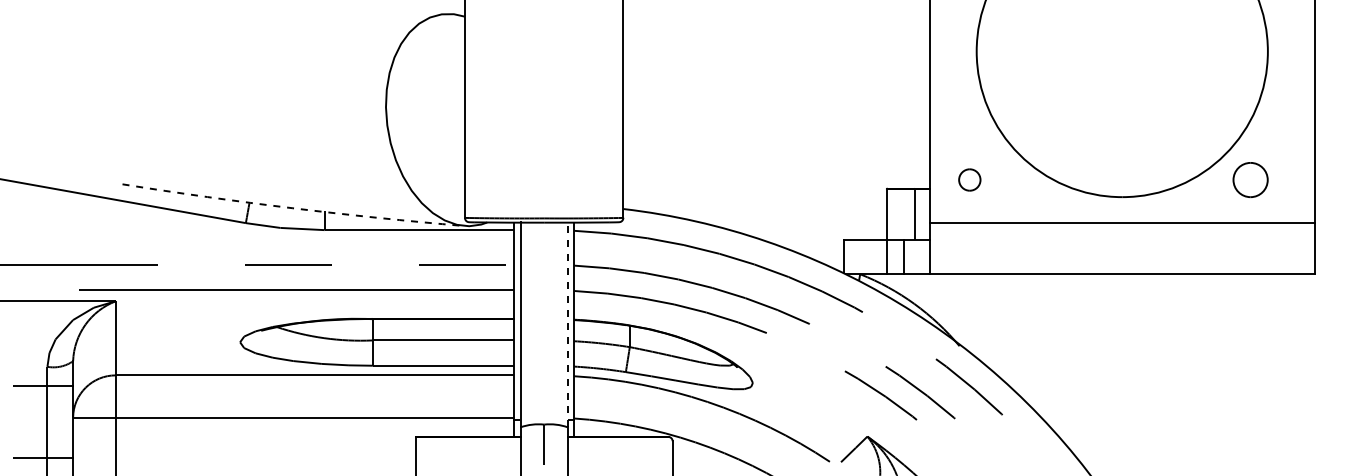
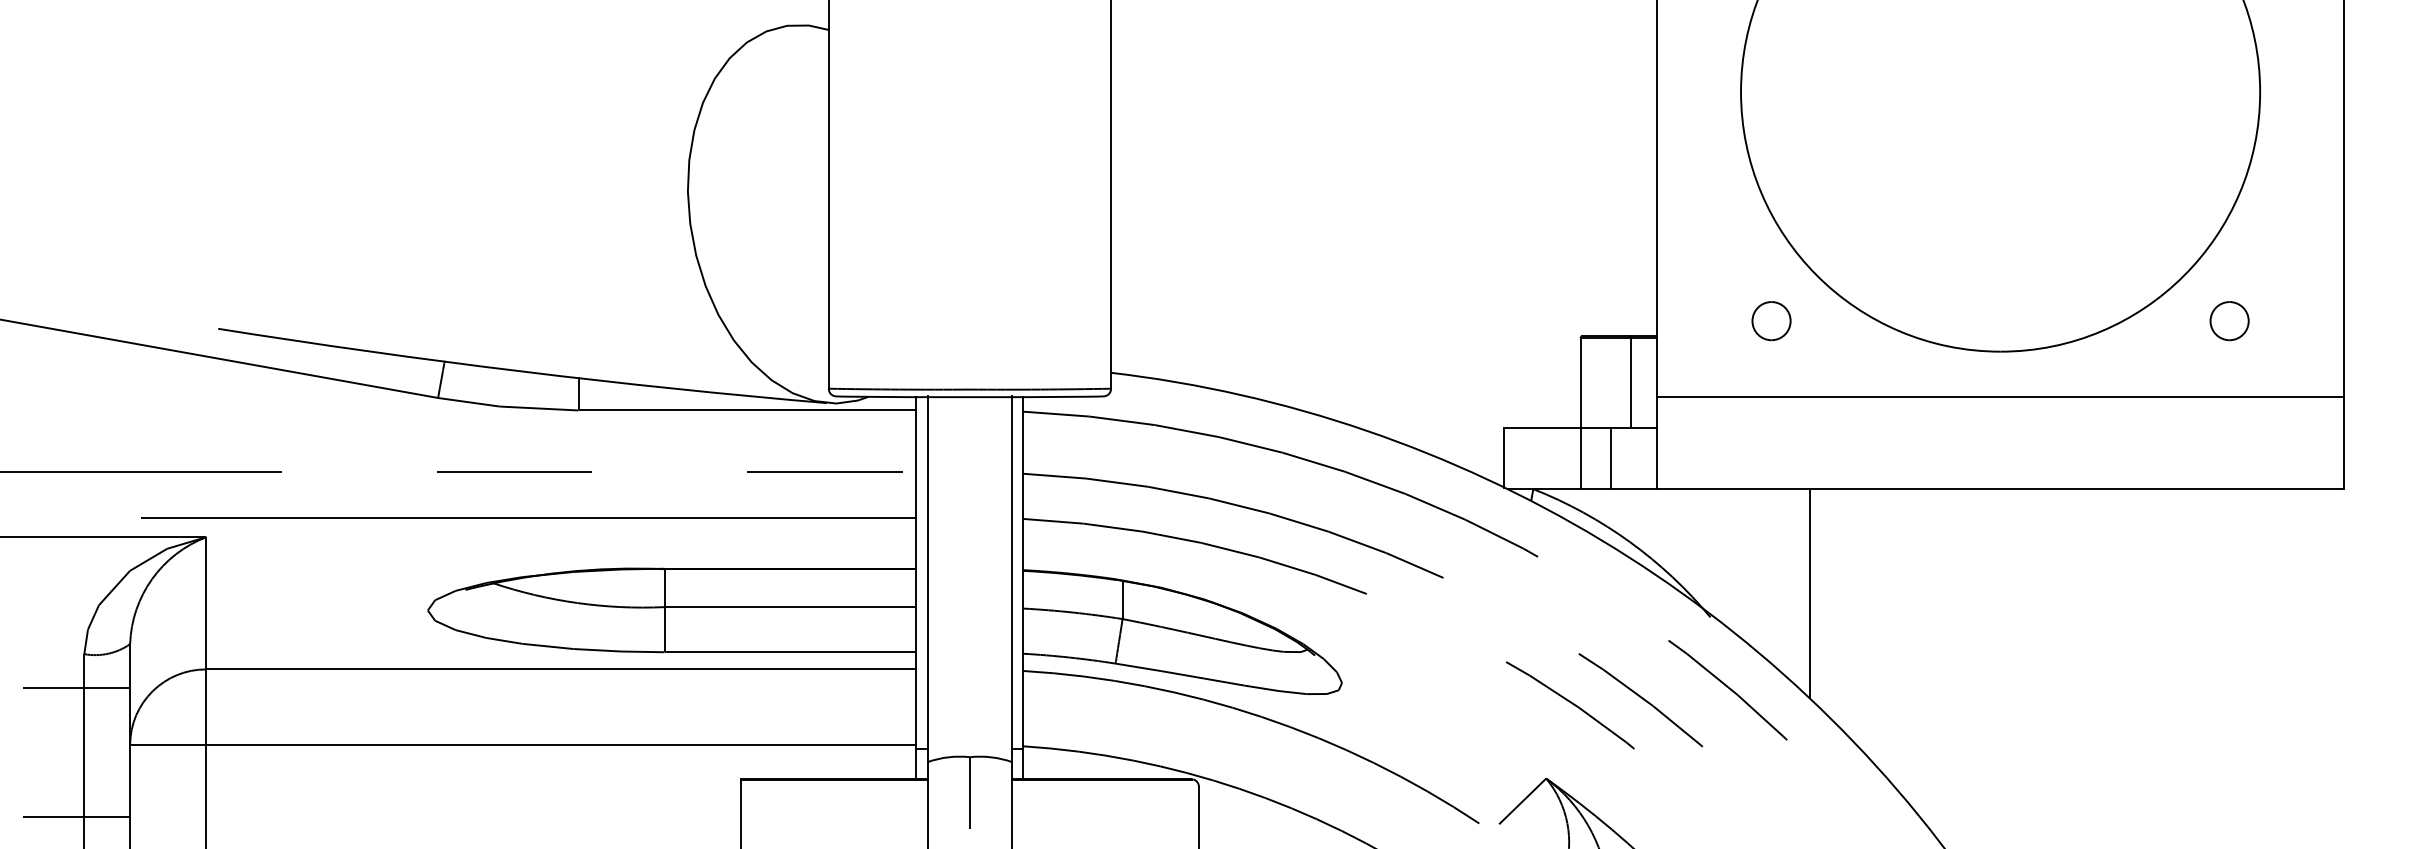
part: (969, 179) -> (1770, 320), moved
part: (1250, 179) -> (2229, 320), size x0.62
arc: (292, 208) -> (521, 371), dashed -> solid
line: (567, 324) -> (1011, 578), dashed -> solid
line: (1015, 332) -> (1810, 592), added

